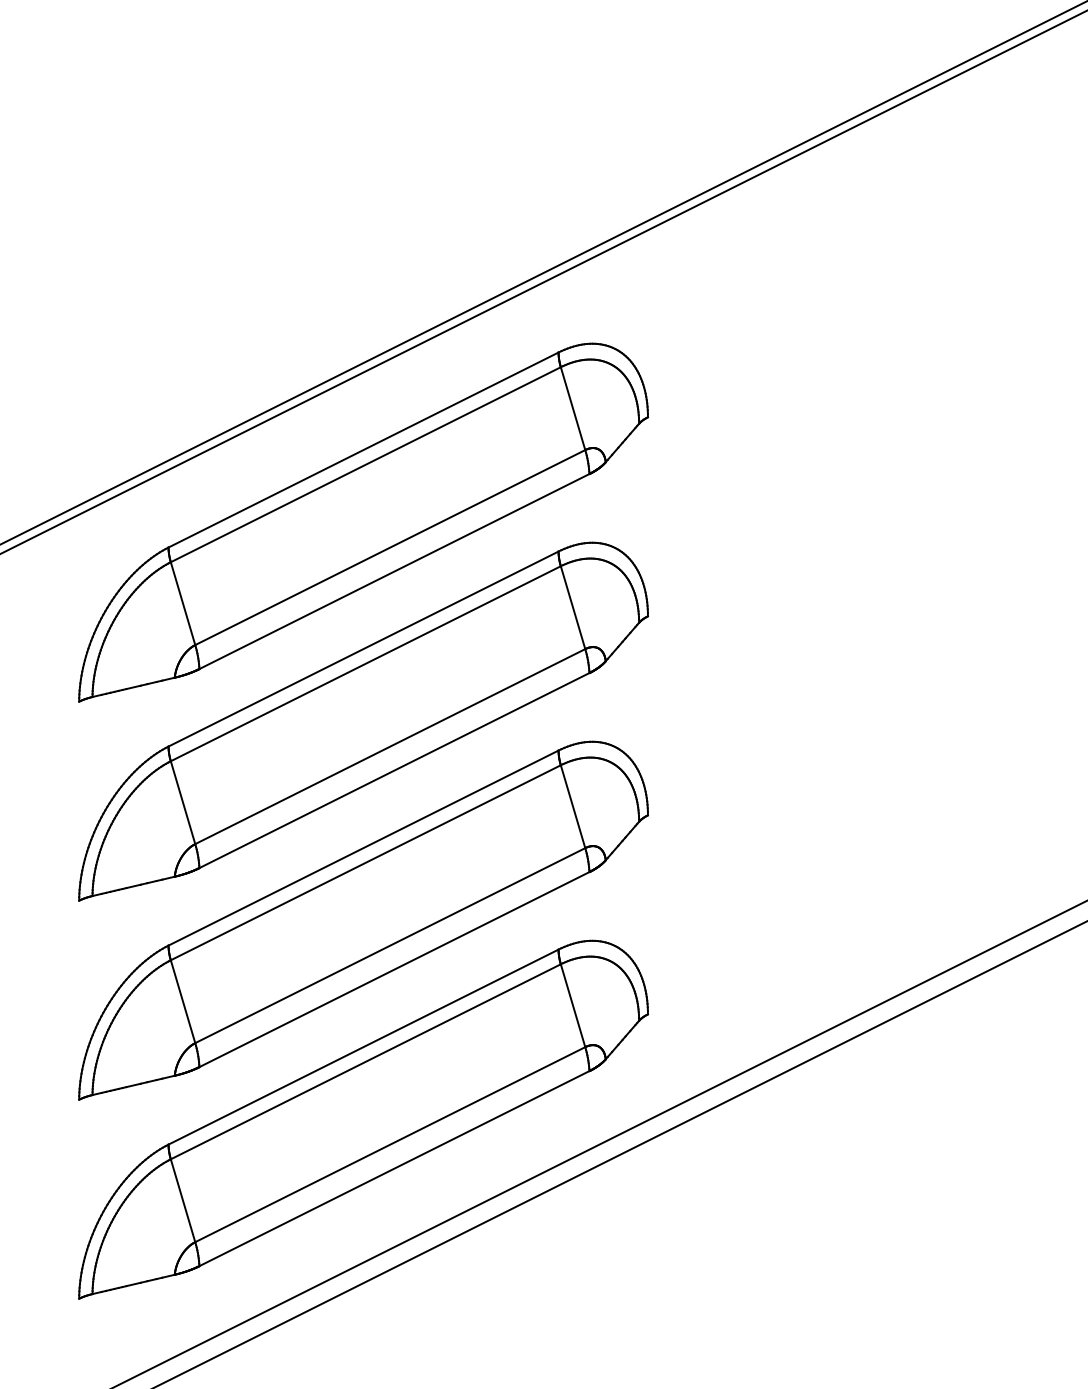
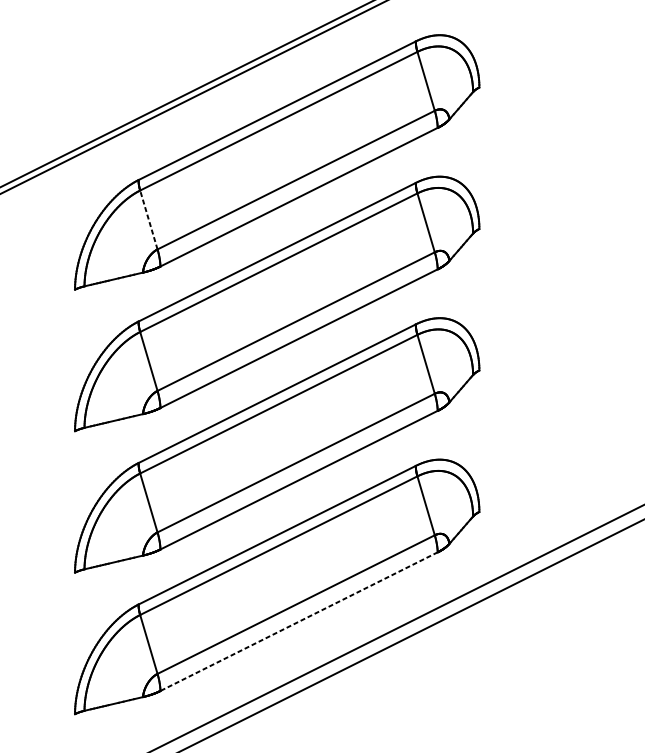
line: (182, 603) -> (148, 219), solid -> dashed
line: (394, 1168) -> (299, 621), solid -> dashed

